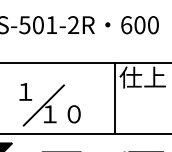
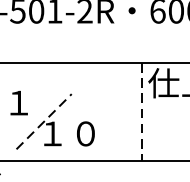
line: (114, 98) -> (141, 112), solid -> dashed
line: (44, 105) -> (44, 121), solid -> dashed

